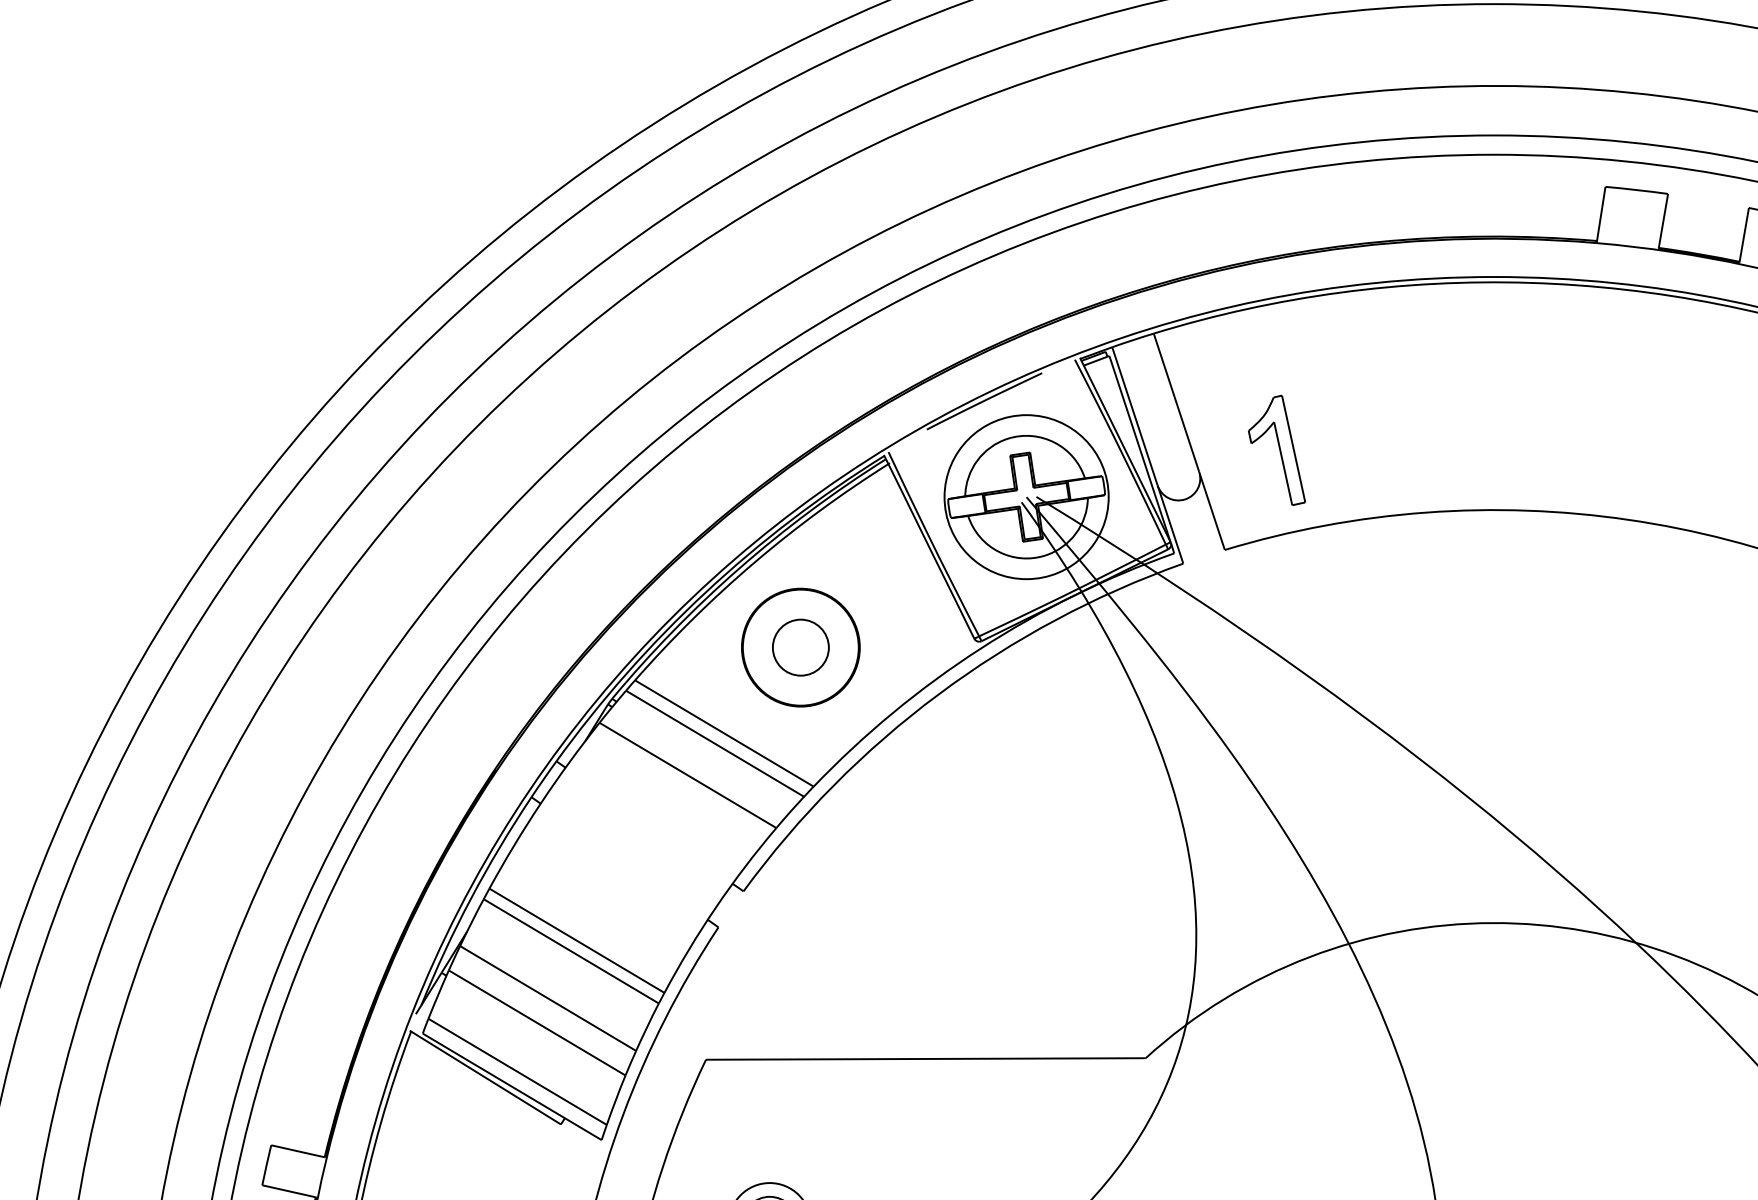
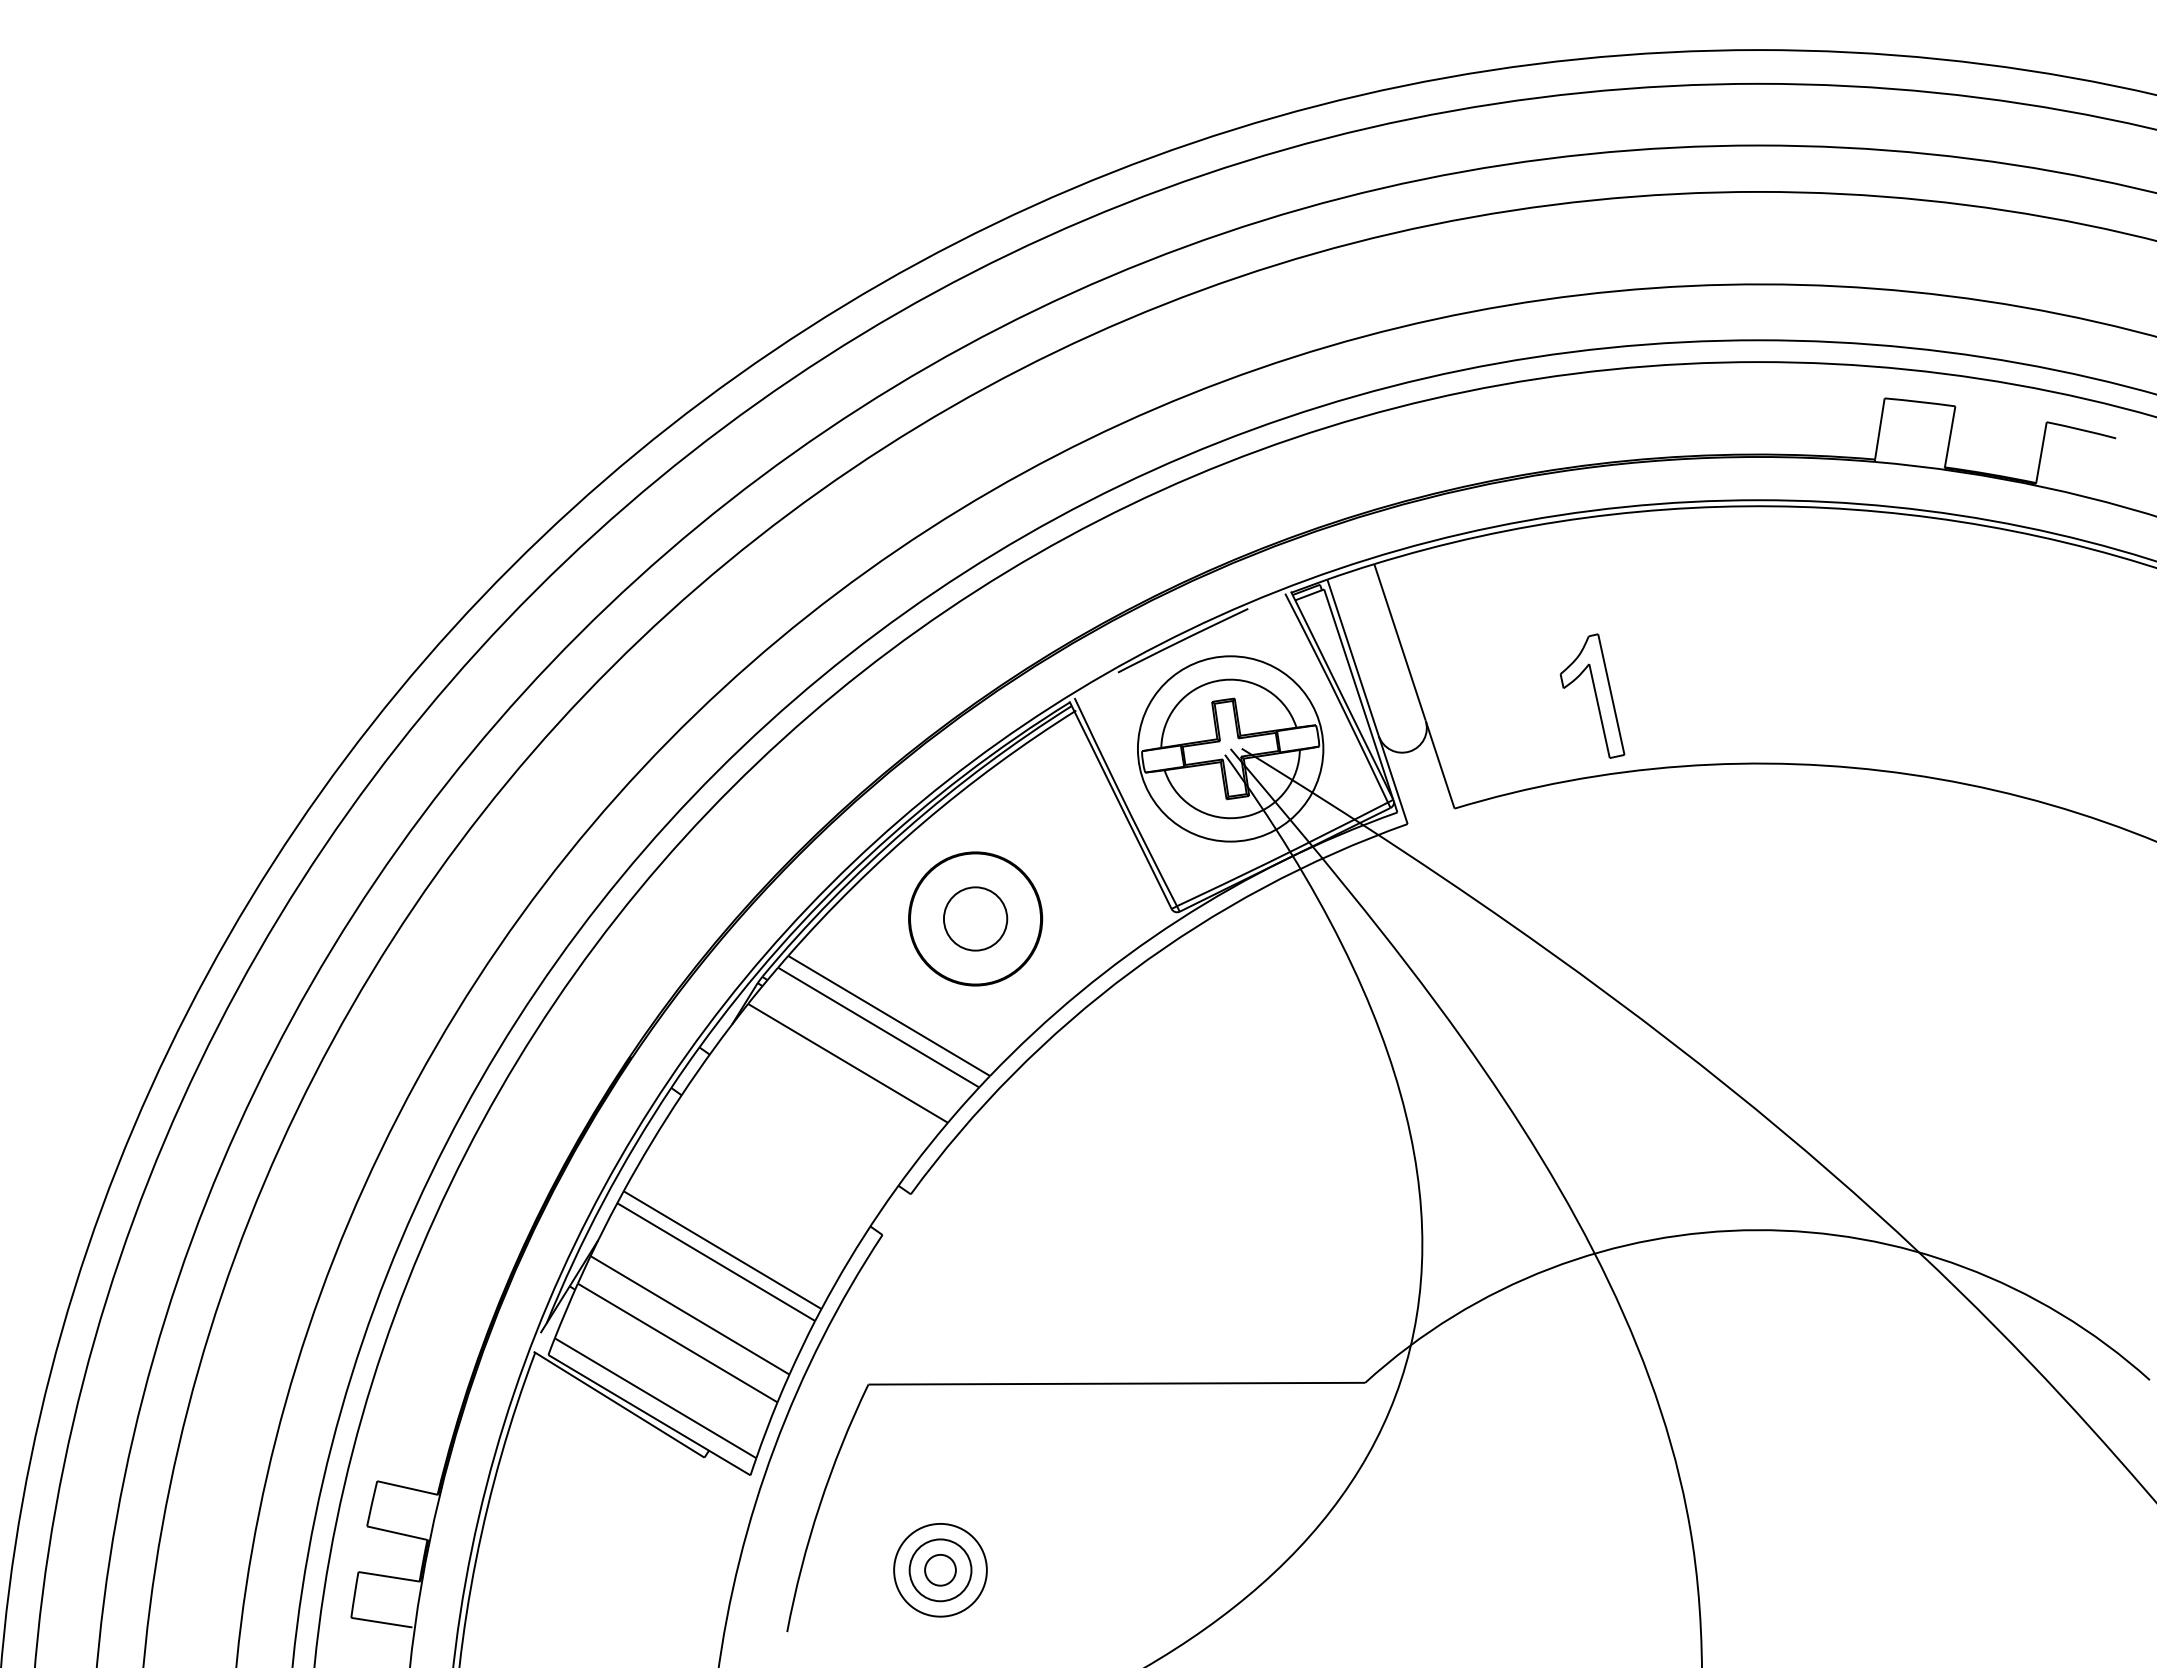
part: (1276, 449) -> (1592, 695), moved

